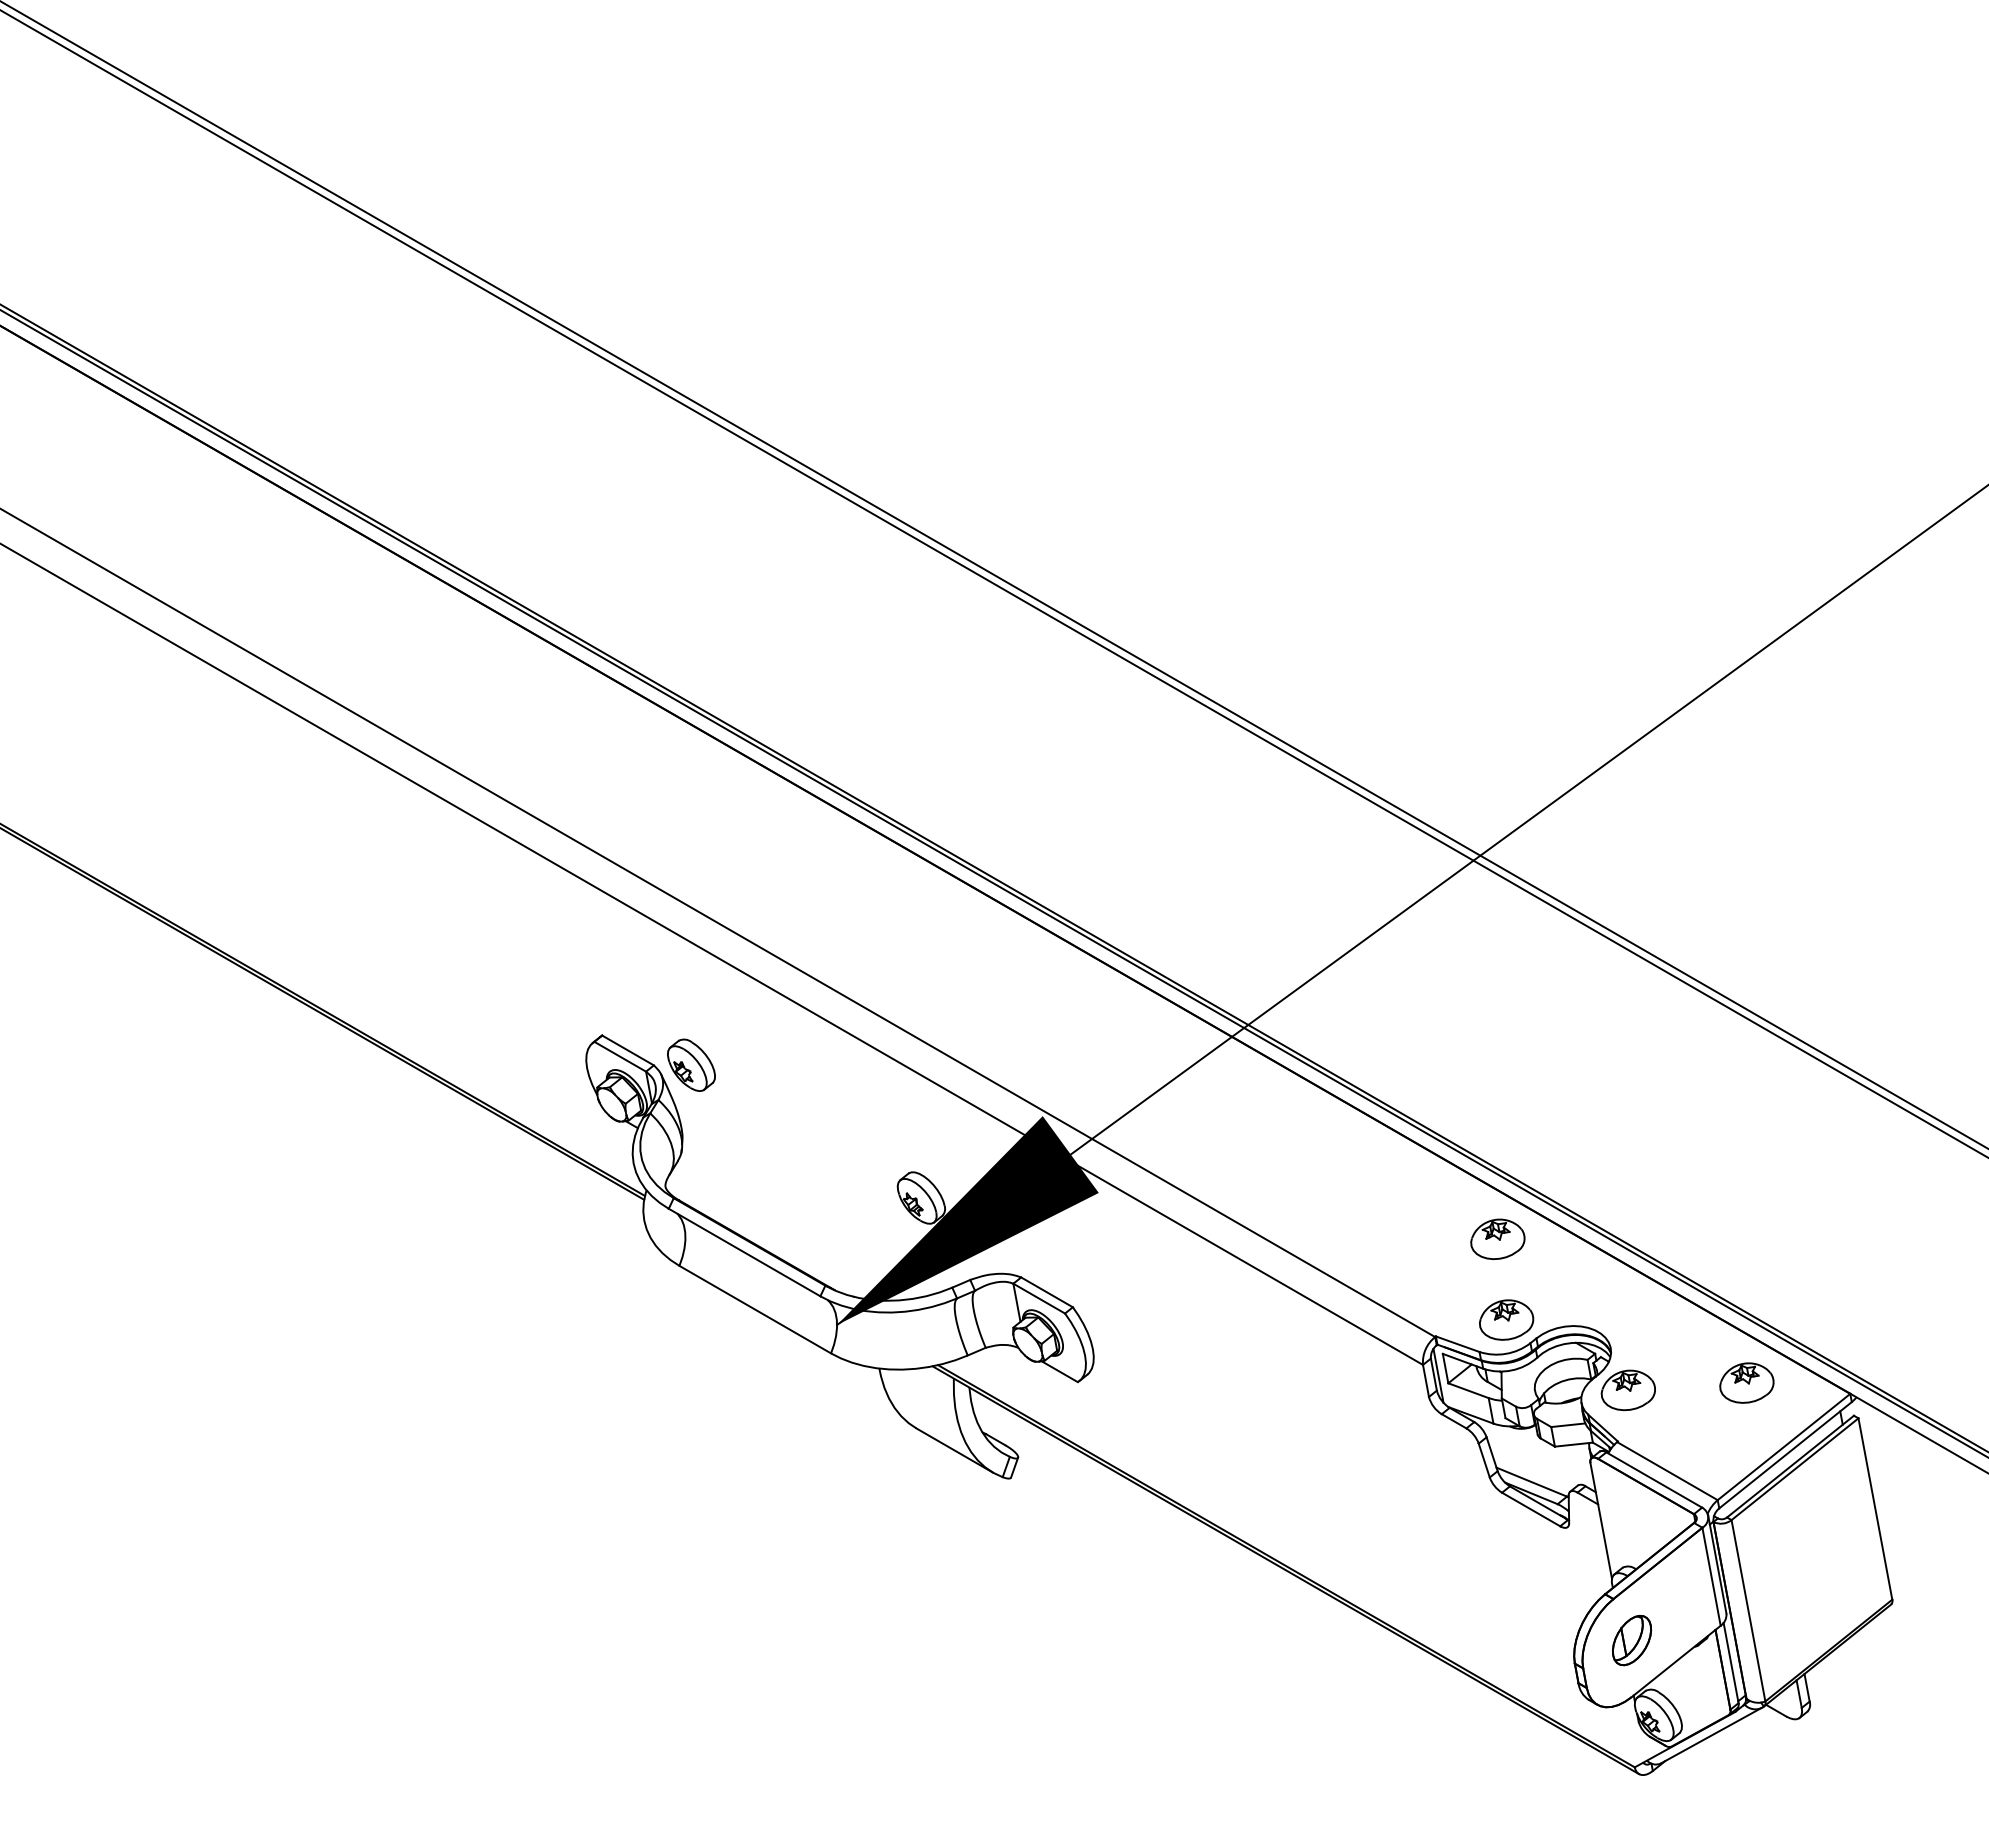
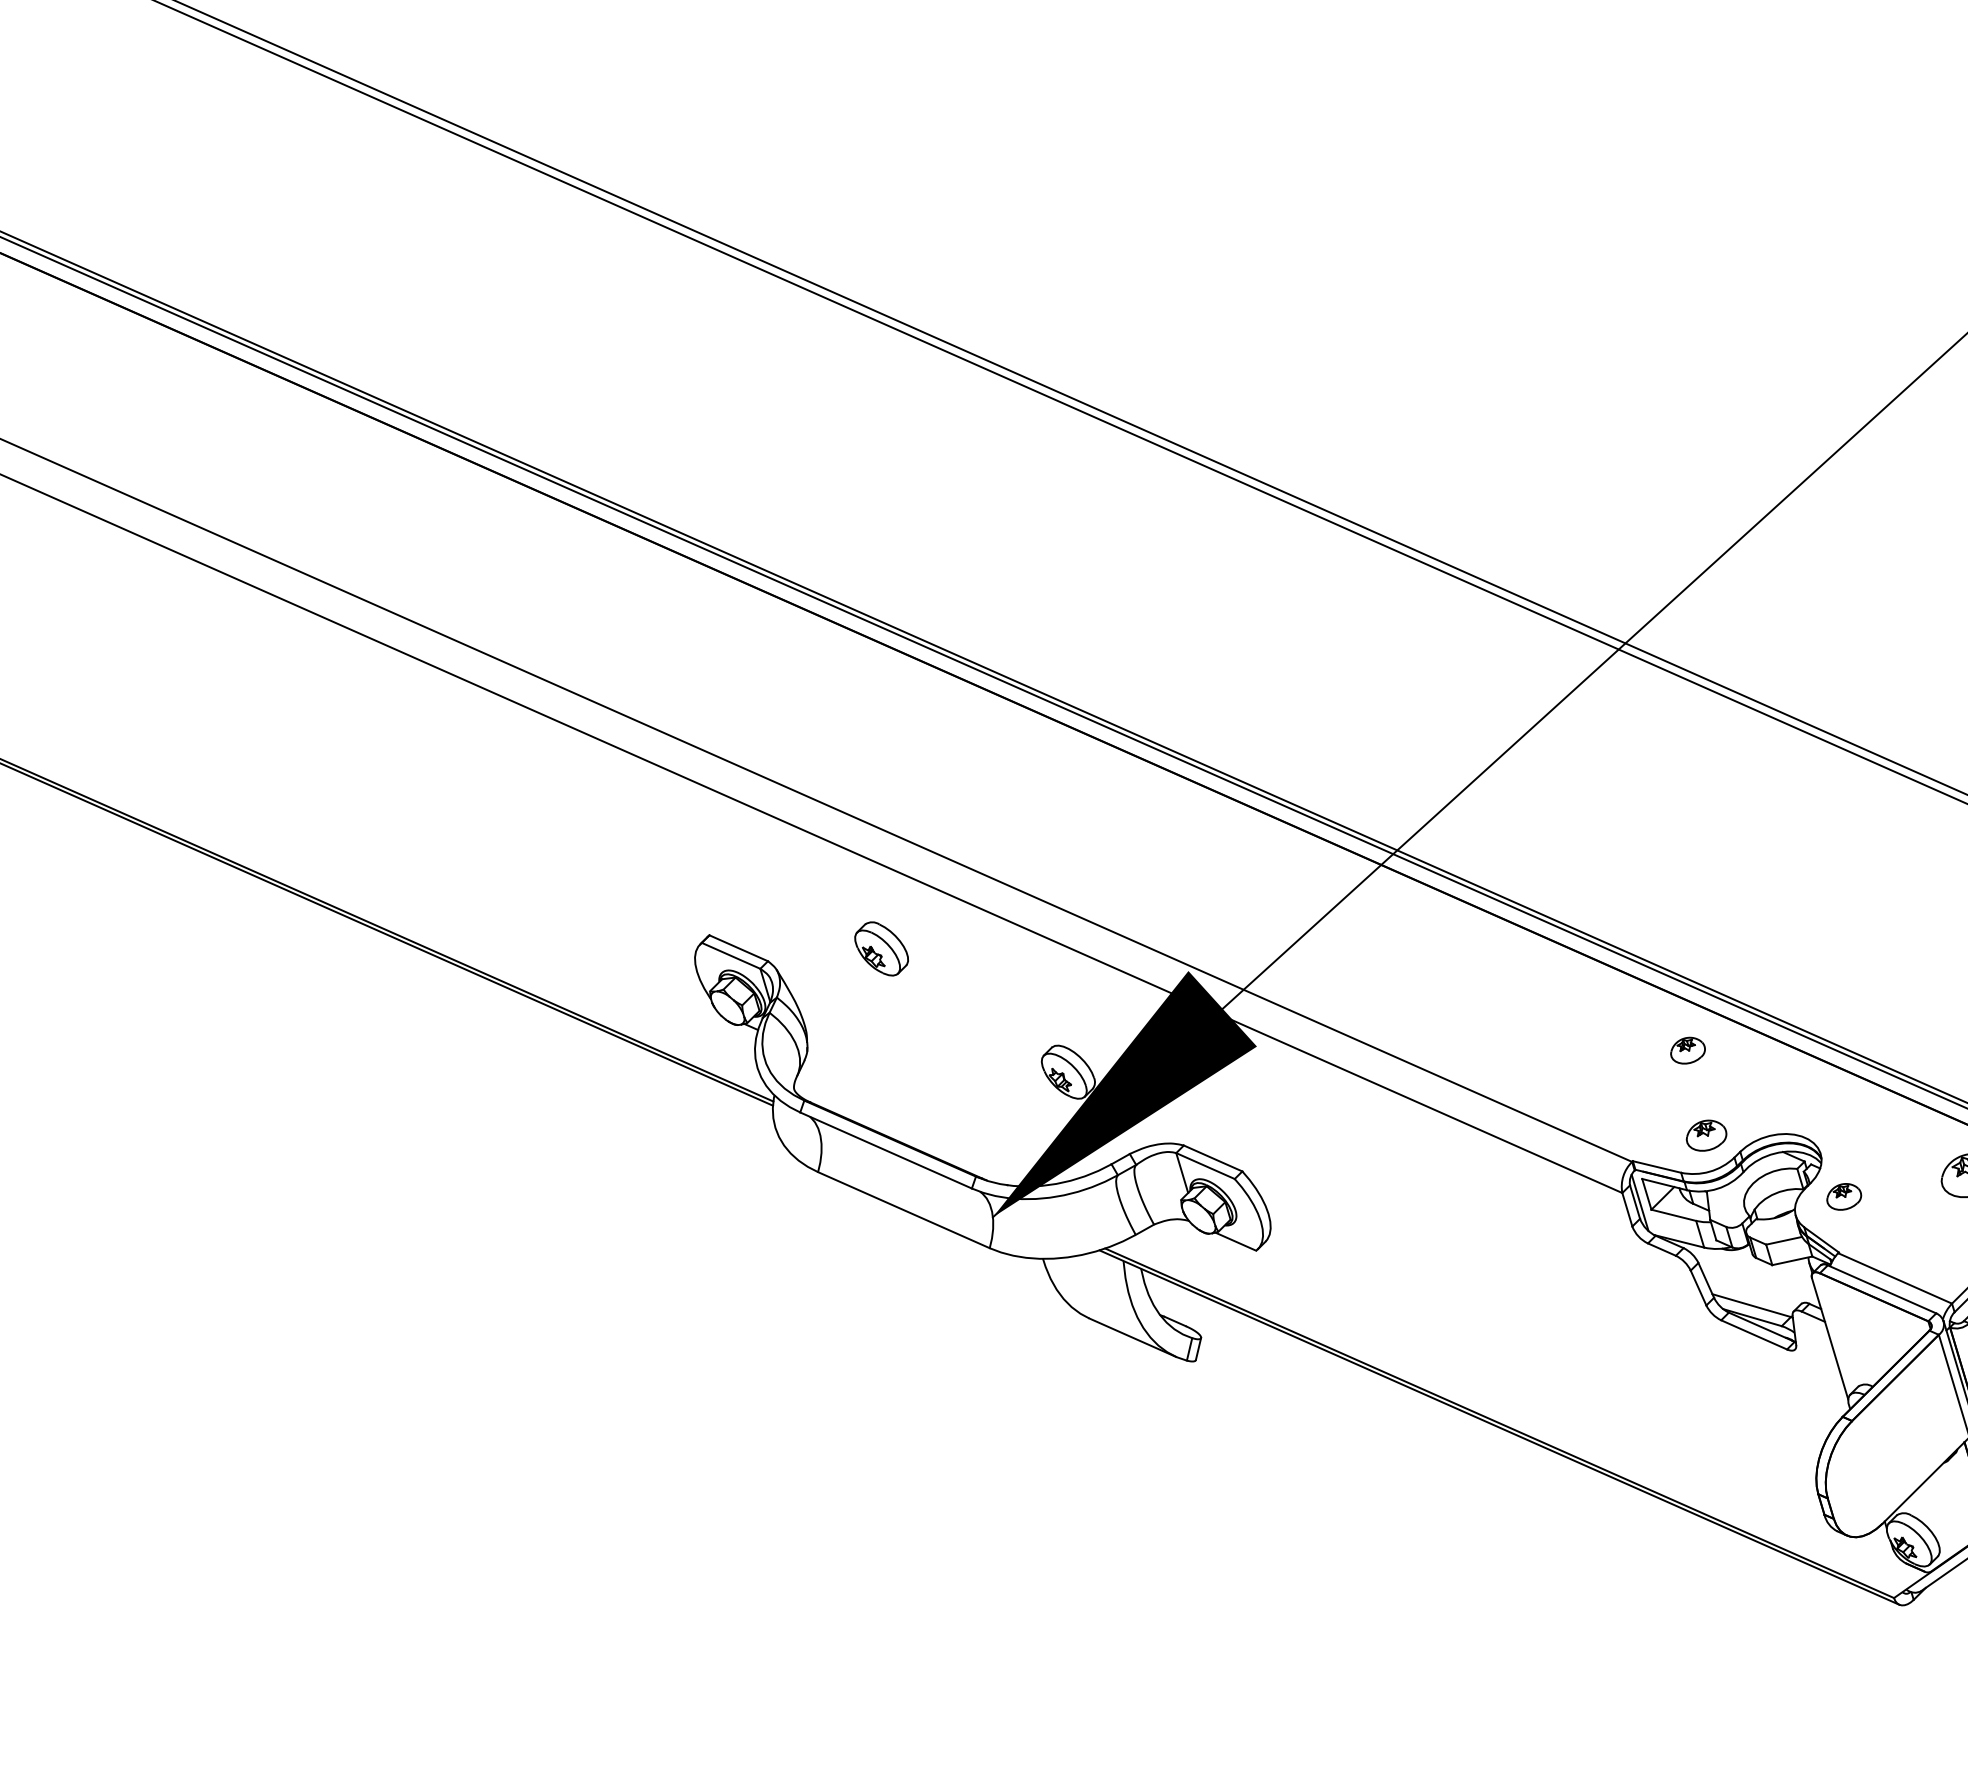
part: (691, 1064) -> (881, 948), moved
part: (1497, 1239) -> (1687, 1050), size x0.6
part: (1506, 1319) -> (1706, 1135), size x0.7
part: (1627, 1390) -> (1843, 1196), size x0.6
part: (1632, 1640) -> (1877, 1463), removed

